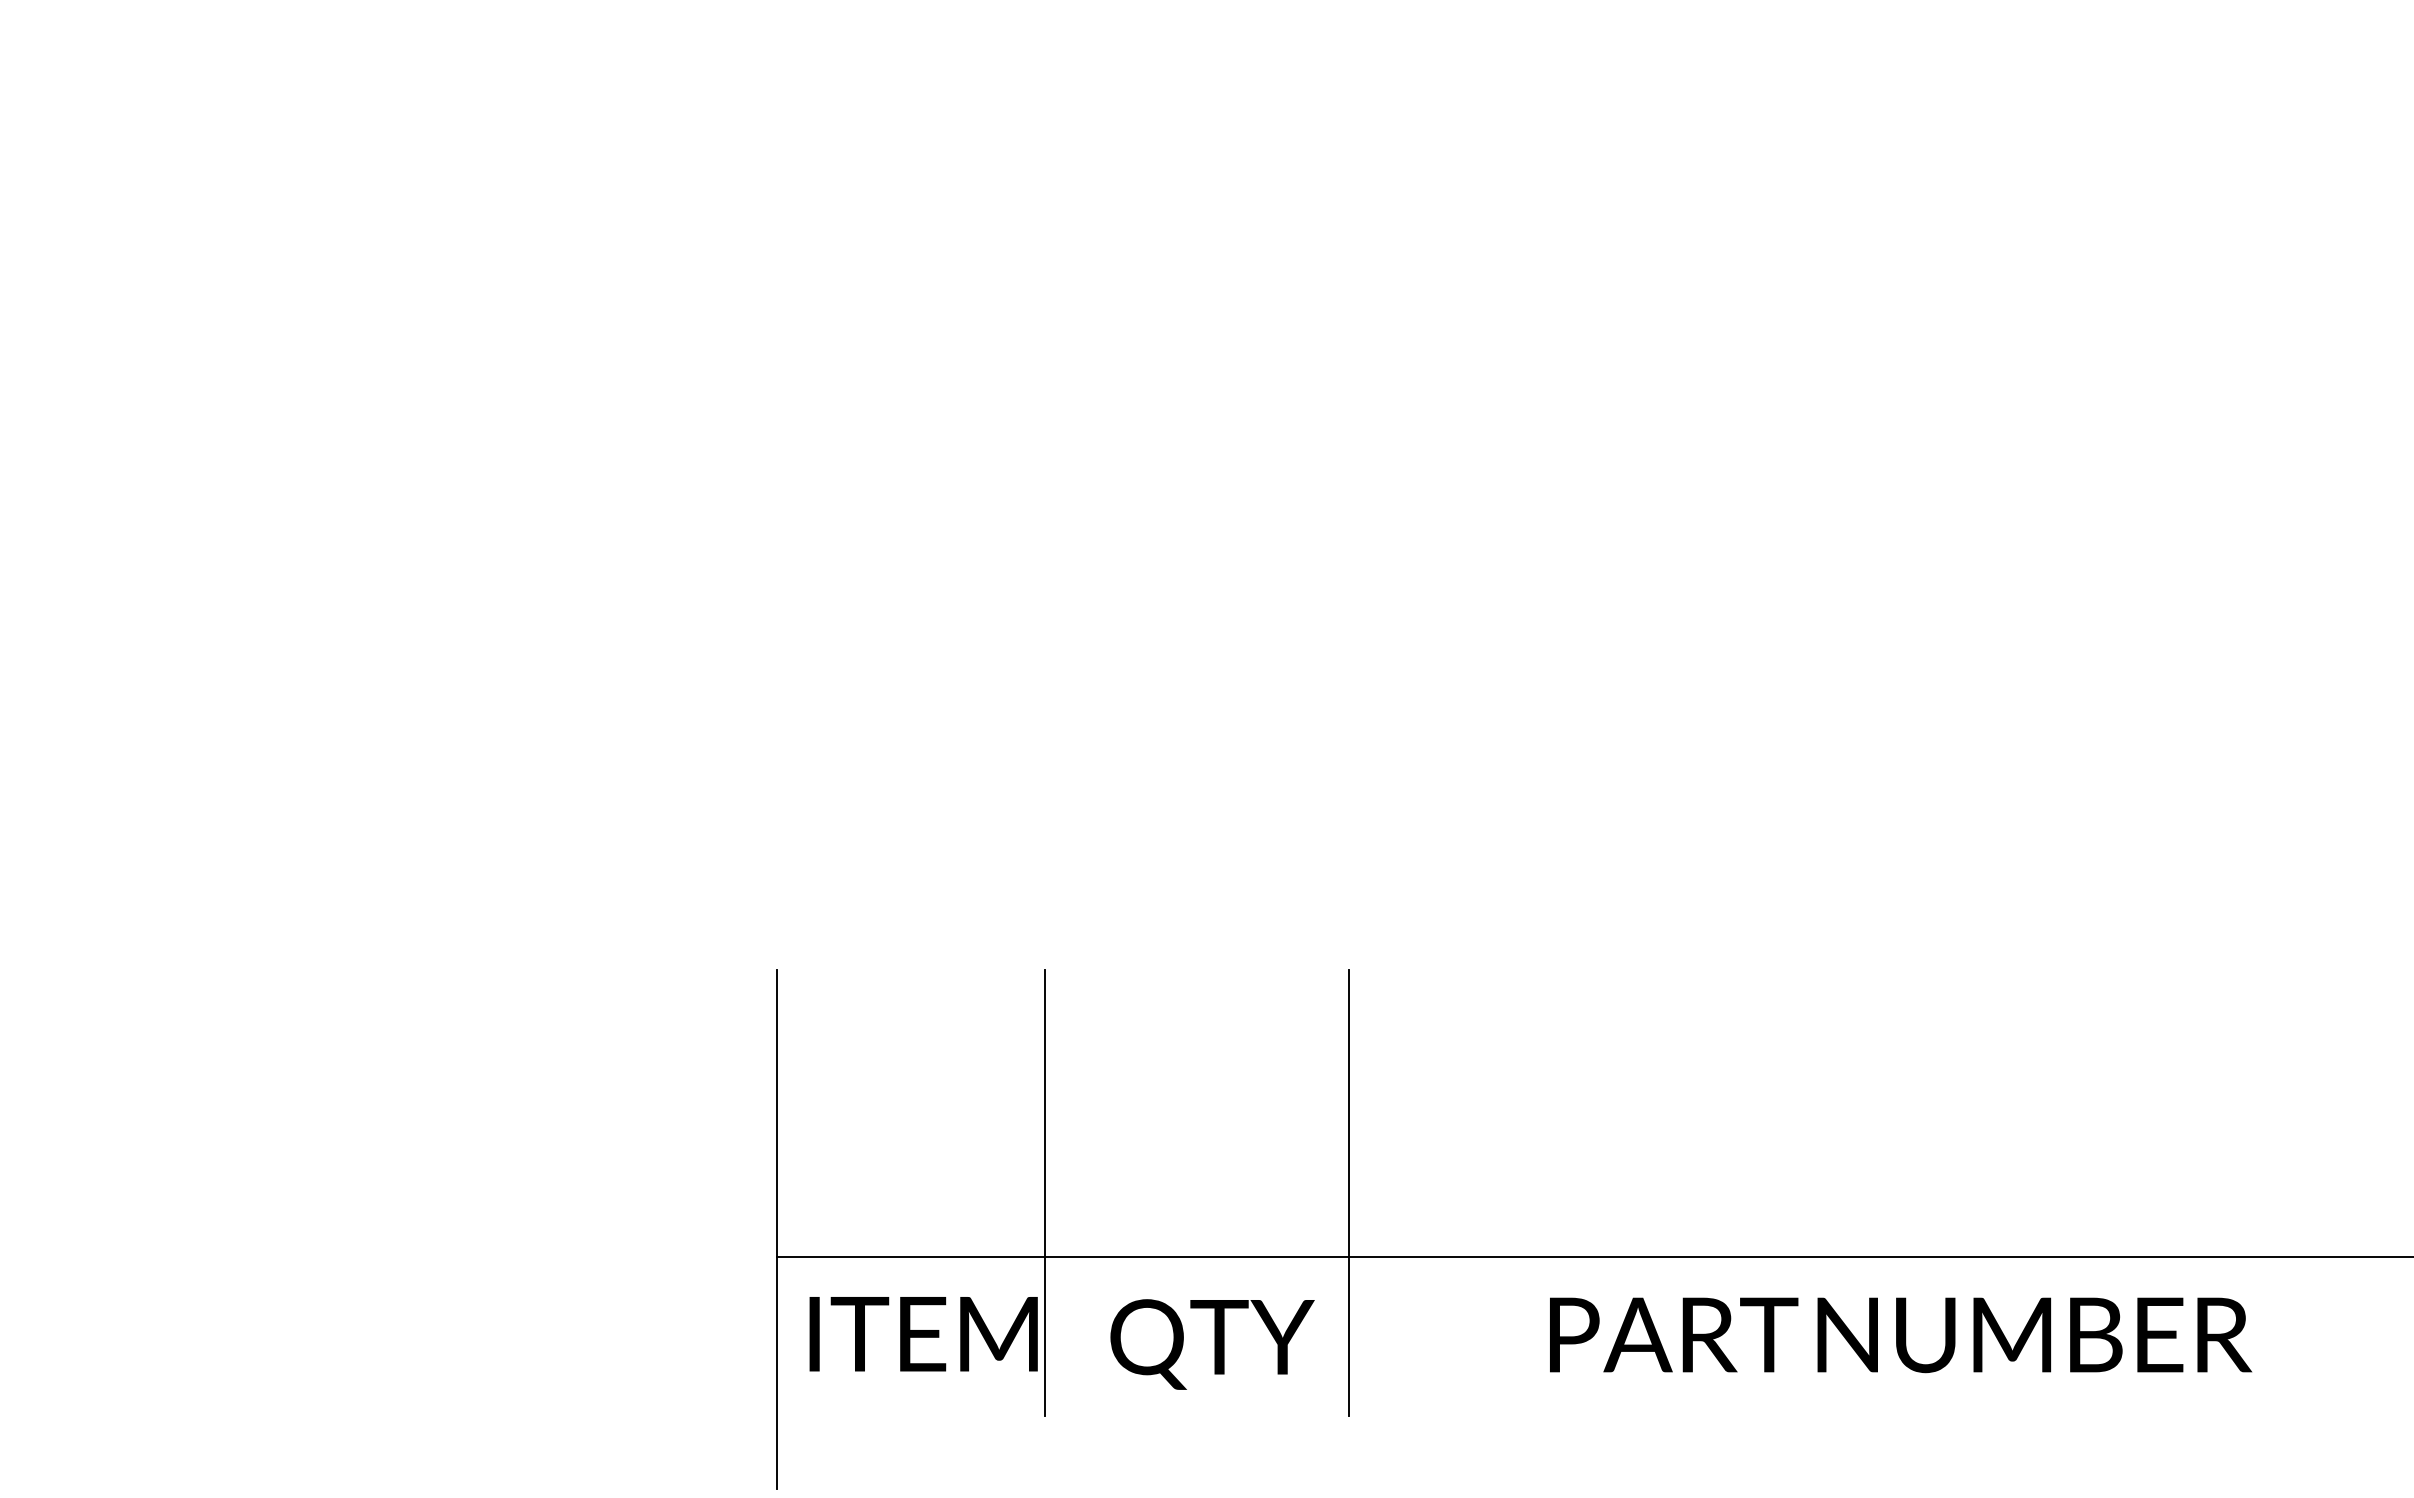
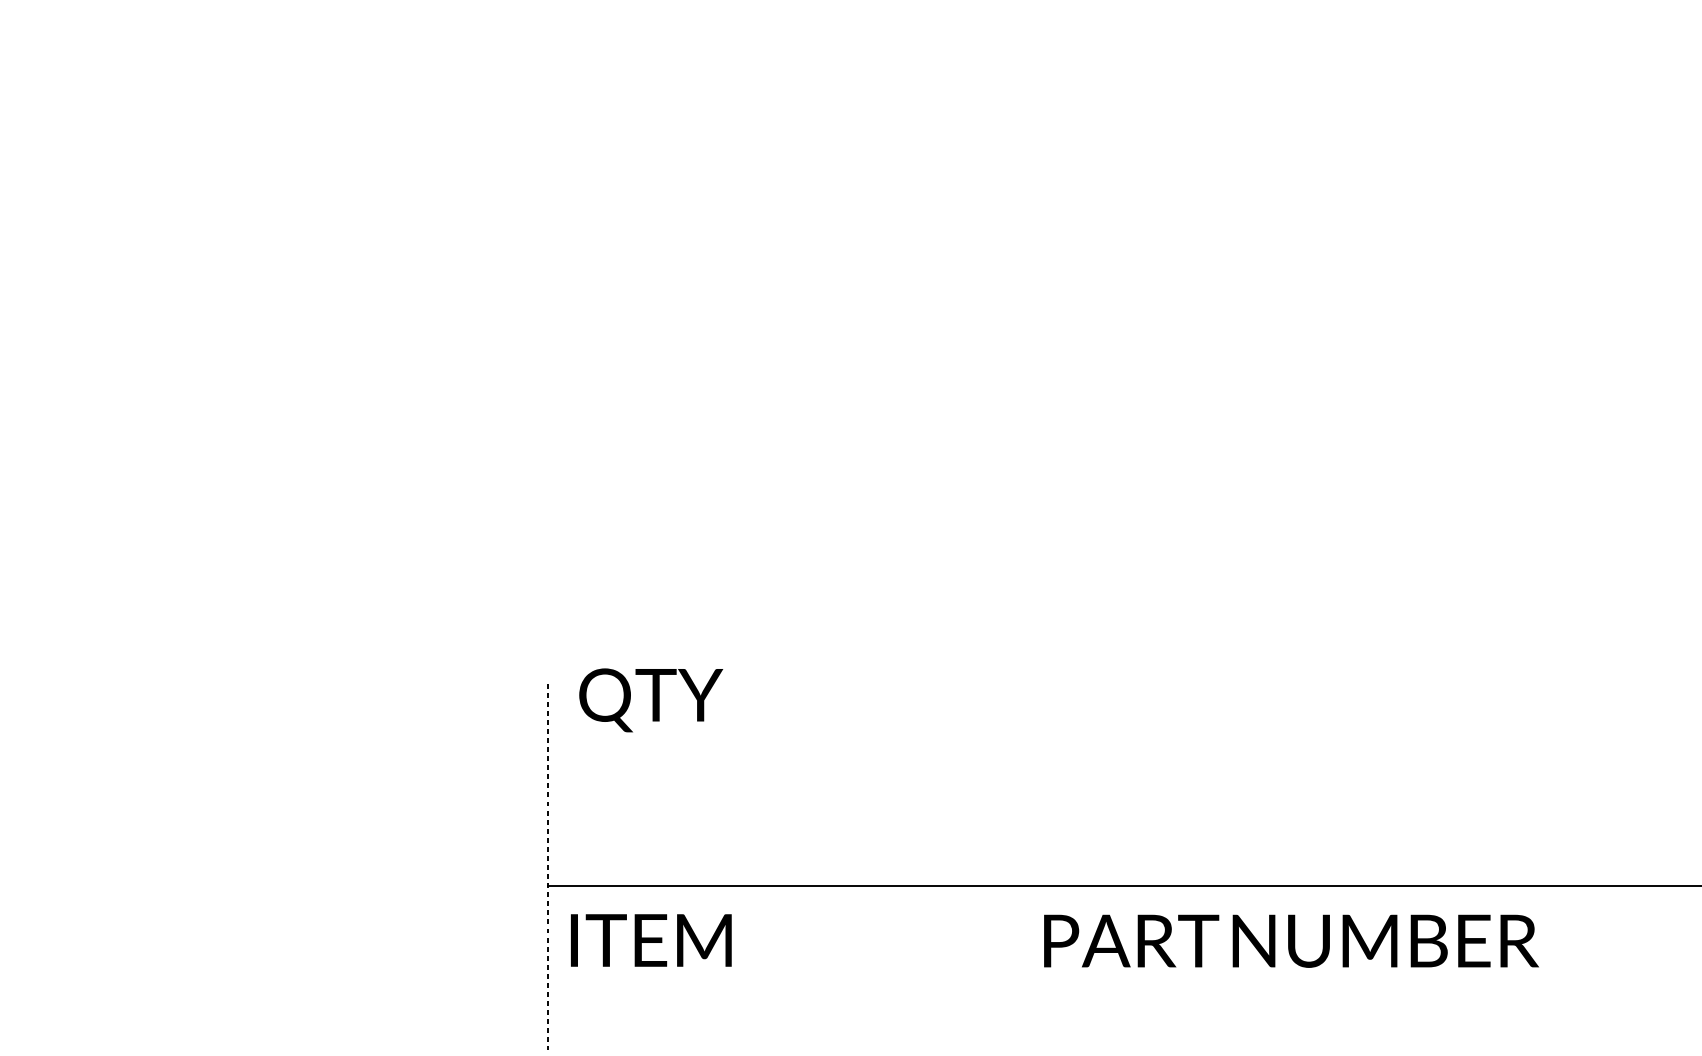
line: (1045, 1192) -> (737, 840), removed
line: (1348, 1192) -> (950, 840), removed
line: (776, 1229) -> (547, 866), solid -> dashed
text: (1901, 1335) -> (1291, 941), moved
text: (1212, 1344) -> (651, 700), moved

